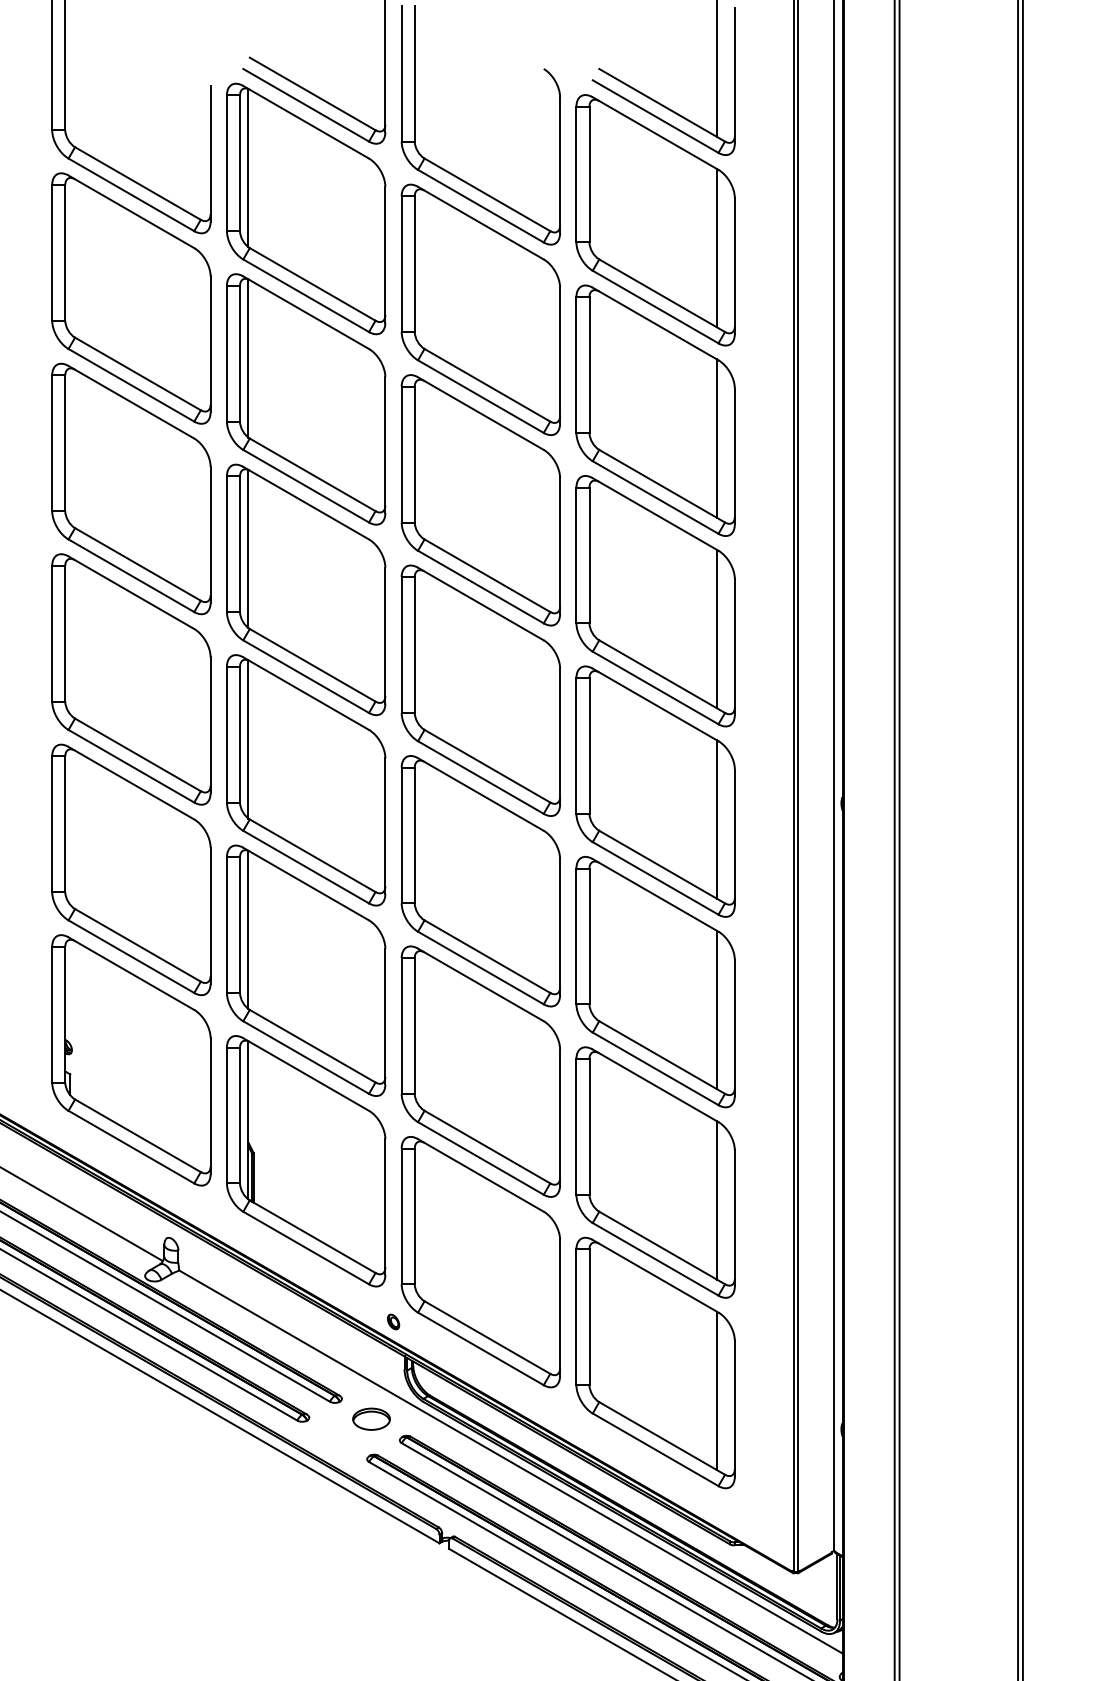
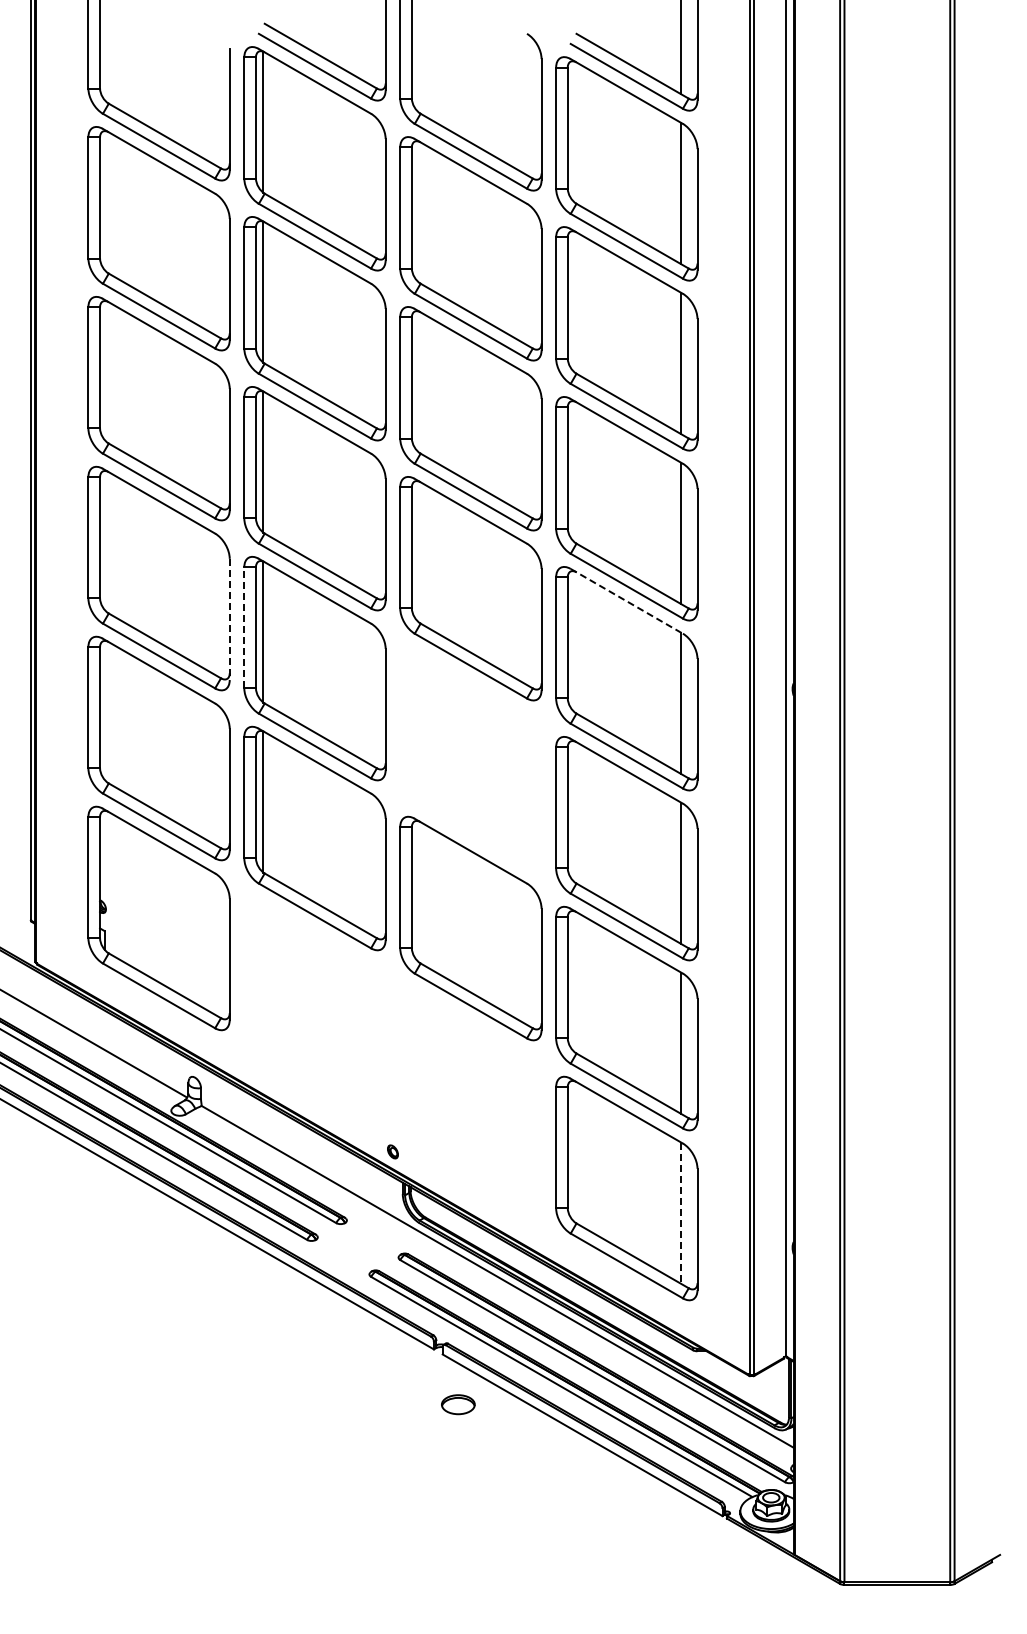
line: (655, 705) -> (626, 601), solid -> dashed
line: (210, 725) -> (229, 619), solid -> dashed
line: (227, 734) -> (244, 627), solid -> dashed
part: (480, 881) -> (470, 758), removed
part: (305, 1161) -> (314, 1008), removed
part: (480, 1262) -> (470, 1098), removed
line: (716, 1390) -> (681, 1213), solid -> dashed
part: (371, 1419) -> (458, 1404), moved

